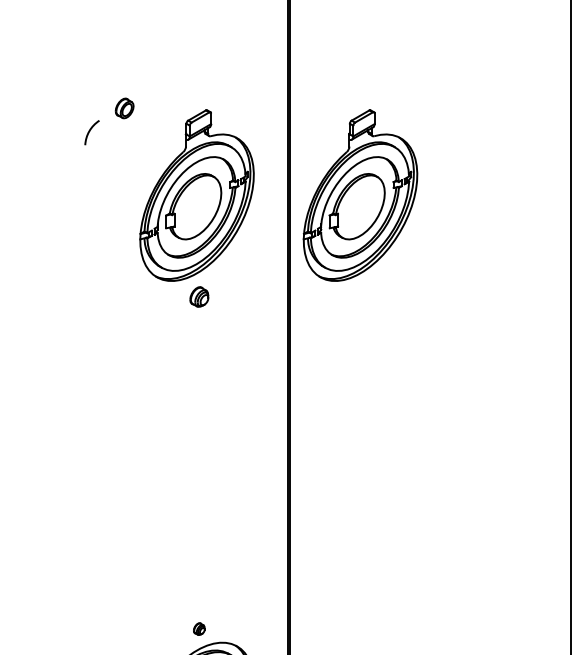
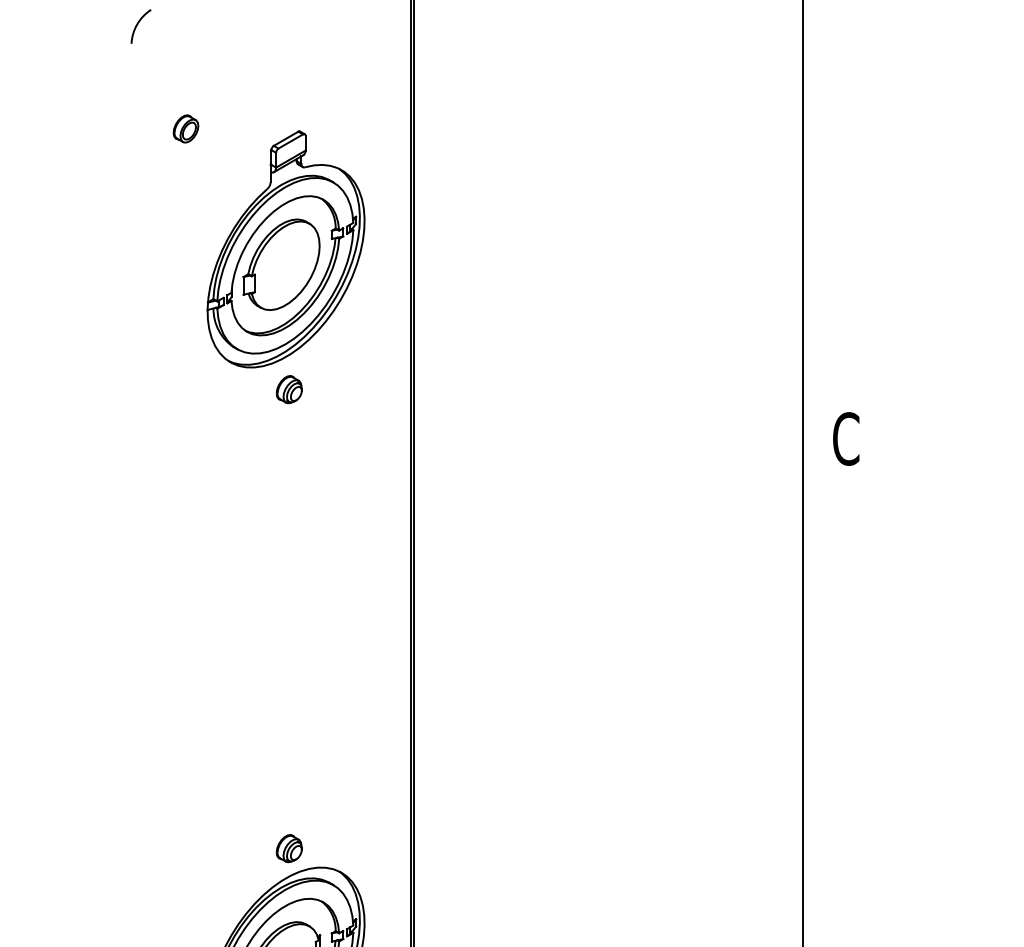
arc: (90, 131) -> (138, 24), moved
part: (360, 195) -> (511, 249), removed
part: (198, 628) -> (288, 848), size x1.67

